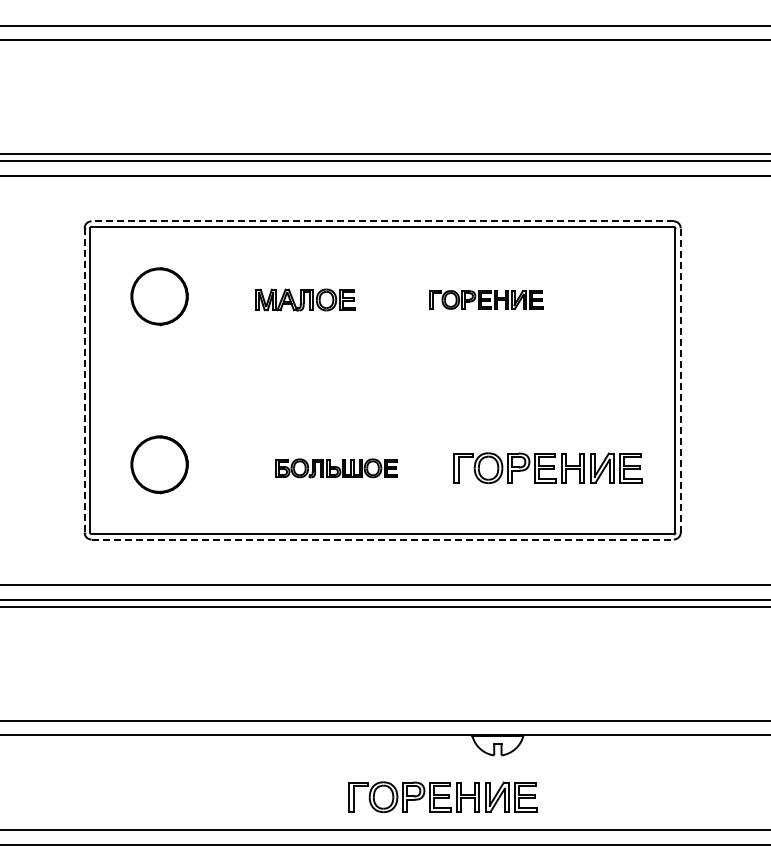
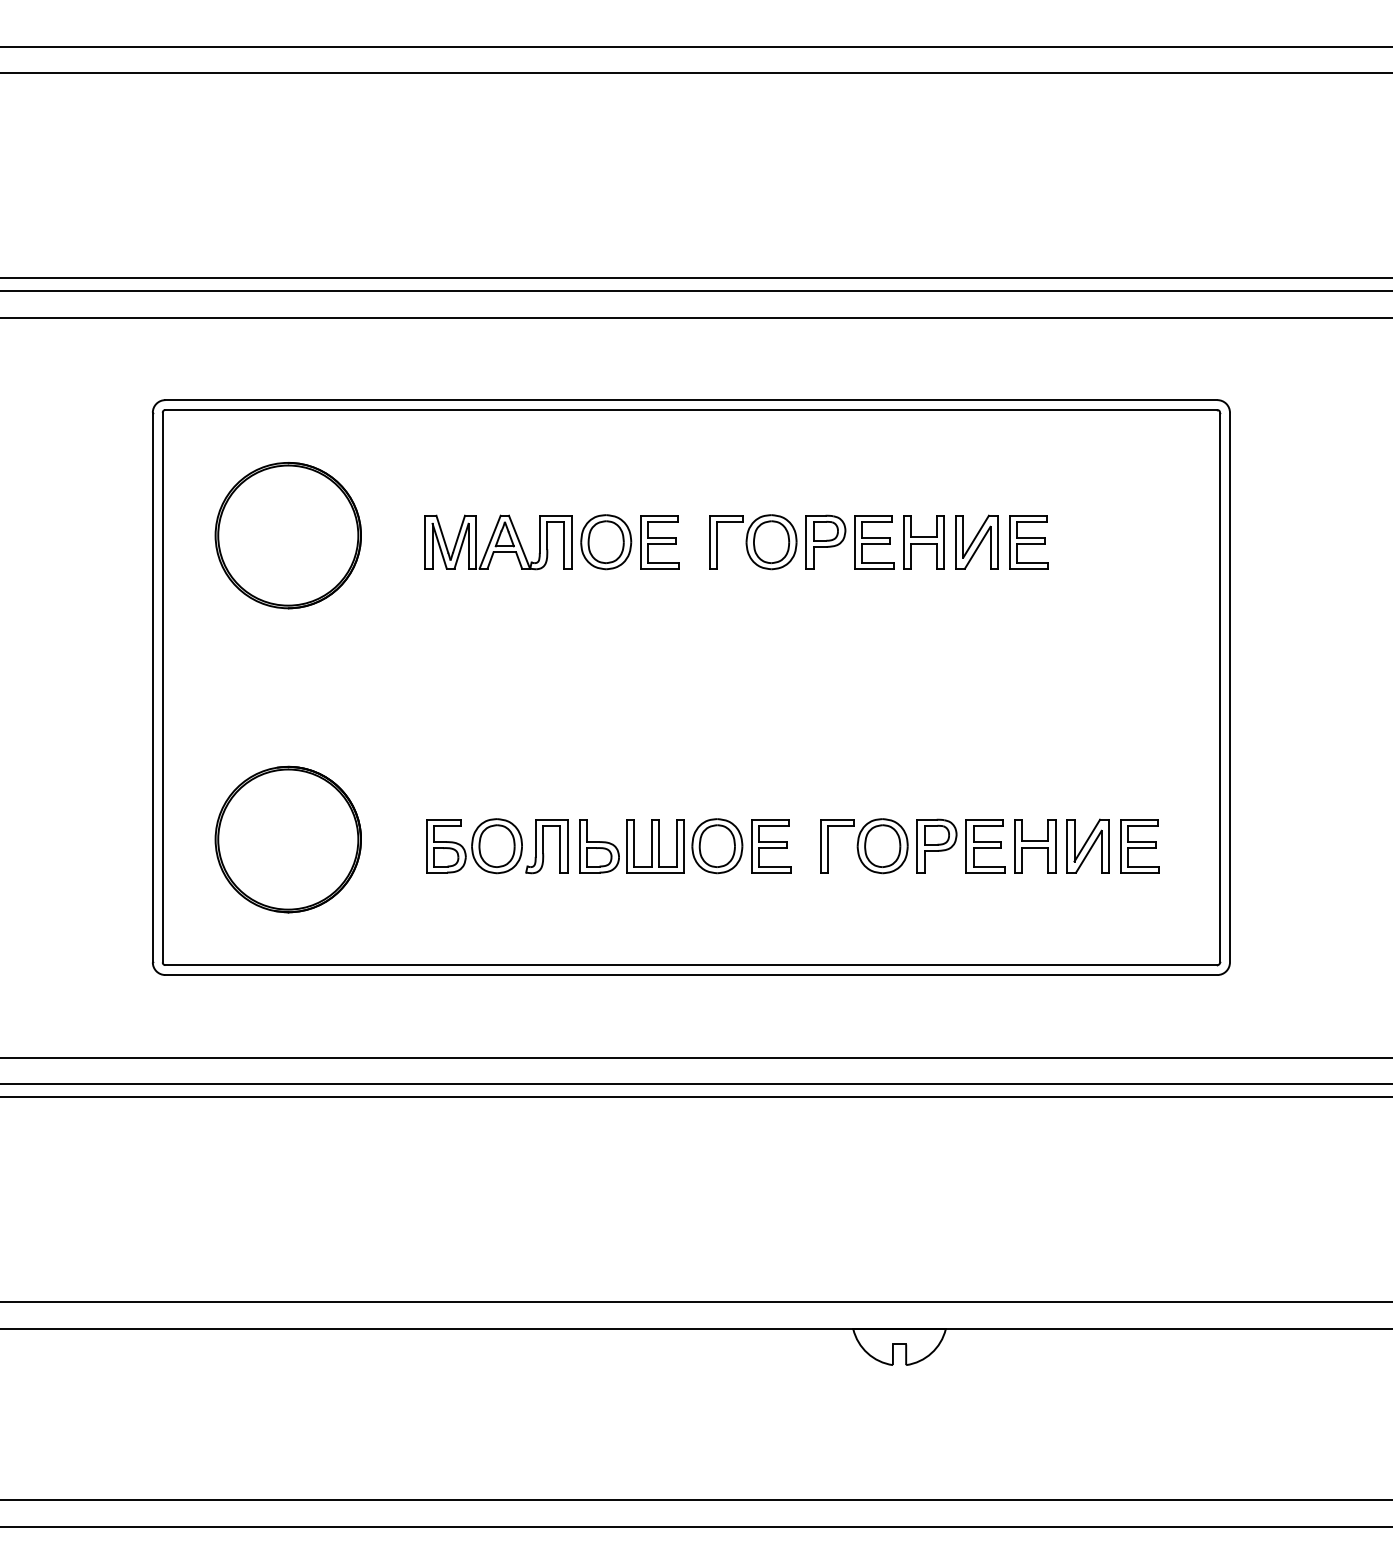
line: (382, 221) -> (691, 400), dashed -> solid
part: (159, 296) -> (288, 535), size x1.43
part: (305, 299) -> (551, 541), size x1.43
part: (486, 299) -> (878, 541), size x1.67
line: (680, 379) -> (1229, 685), dashed -> solid
line: (84, 380) -> (152, 687), dashed -> solid
part: (159, 464) -> (288, 839), size x1.43
part: (336, 468) -> (607, 846), size x1.67
line: (383, 539) -> (692, 974), dashed -> solid
part: (442, 797) -> (799, 1441), removed

